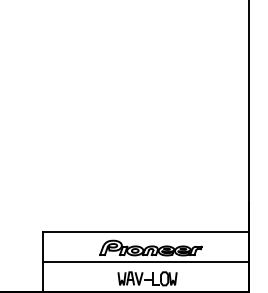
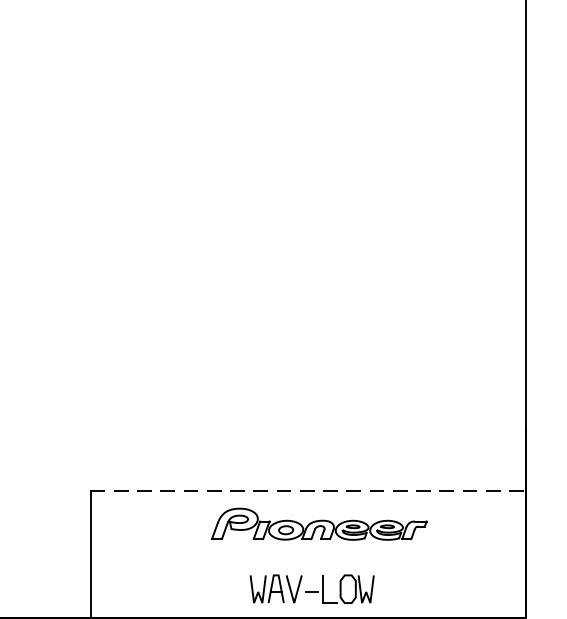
line: (145, 232) -> (307, 491), solid -> dashed
line: (145, 262) -> (307, 554), removed

